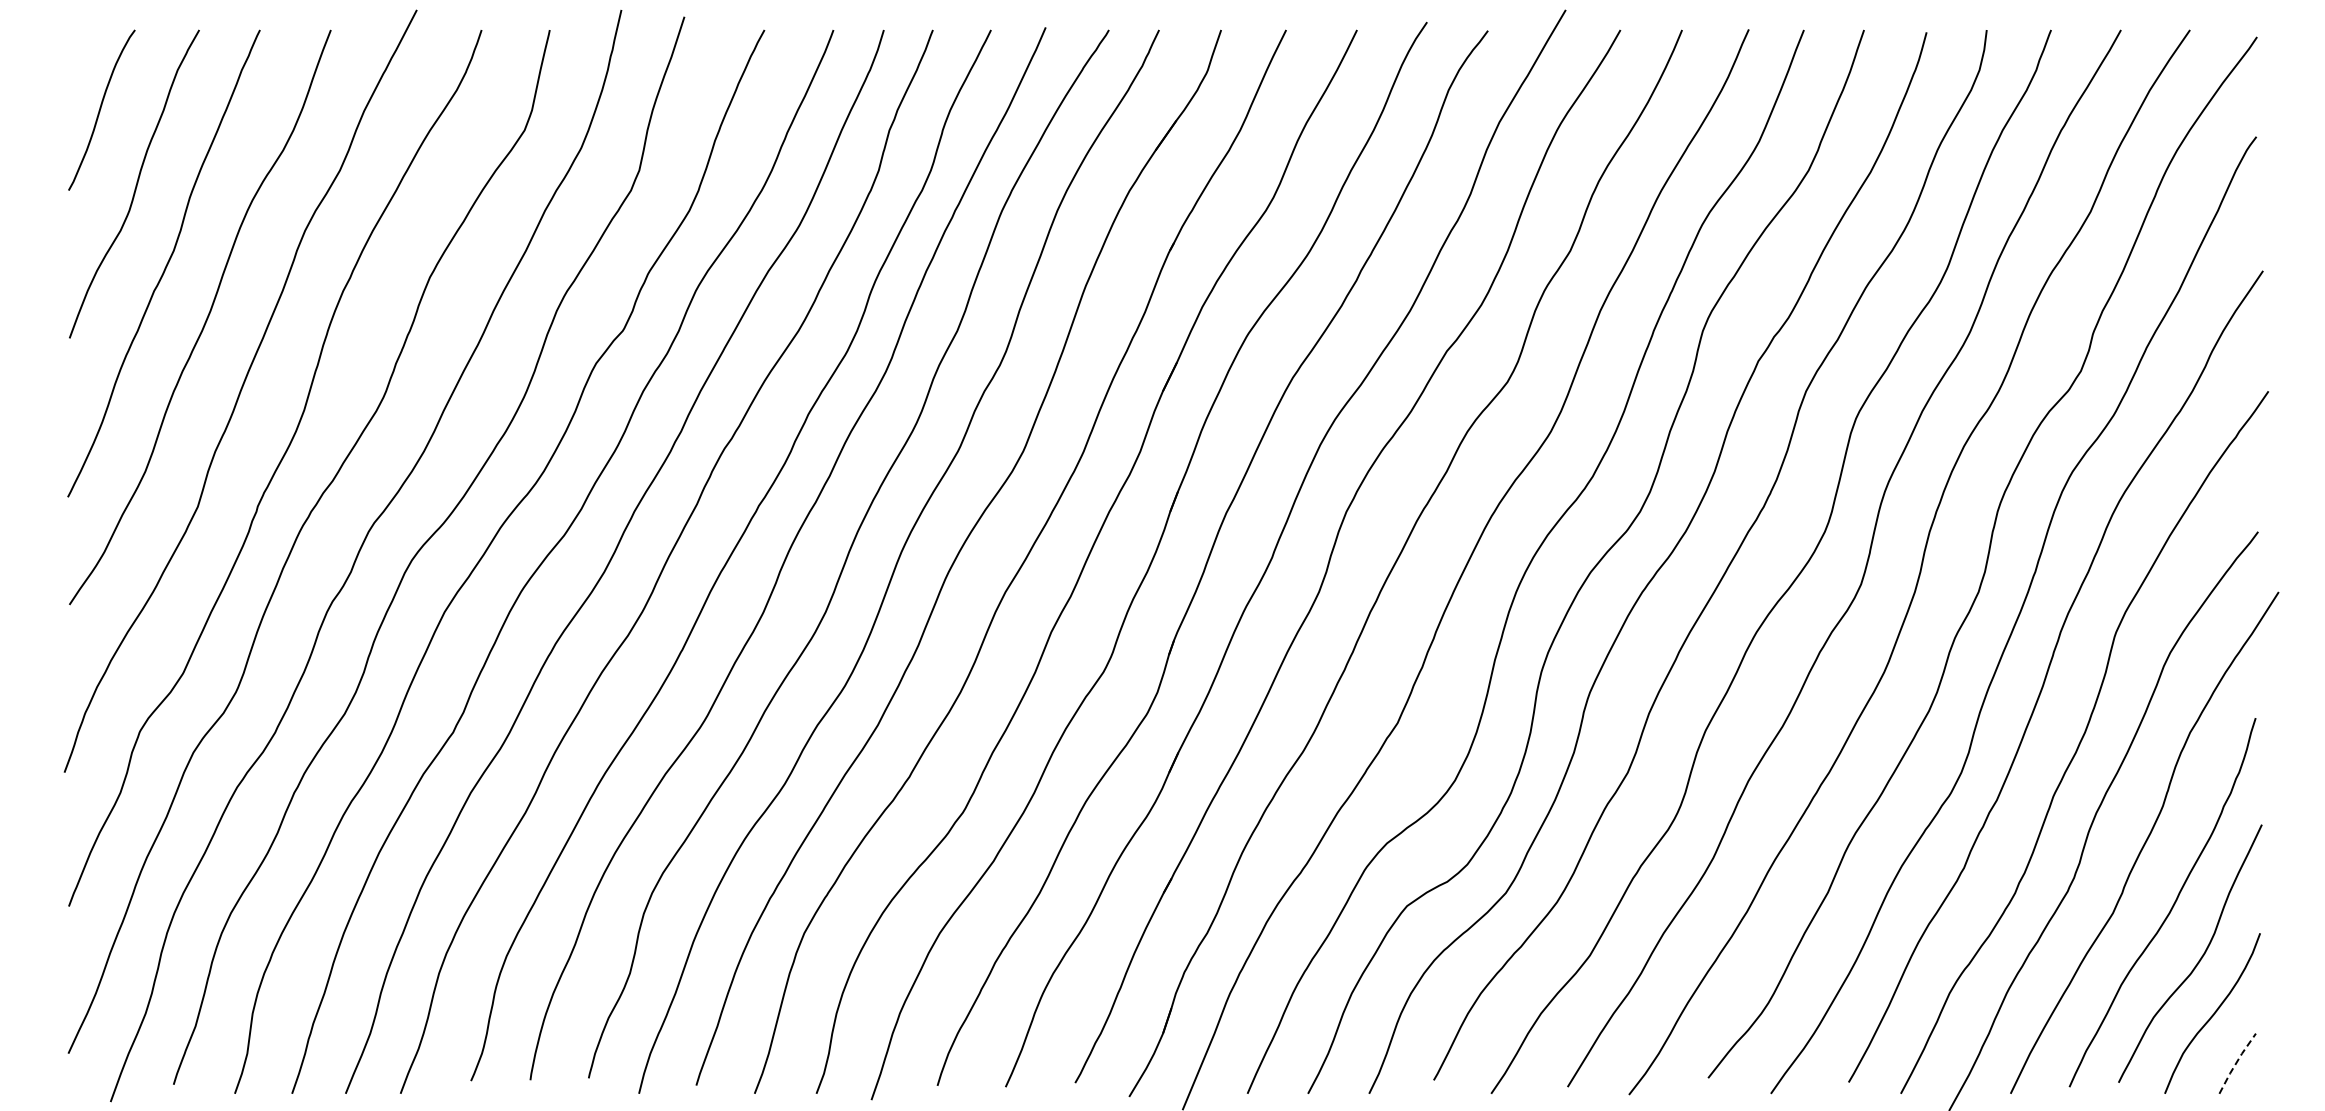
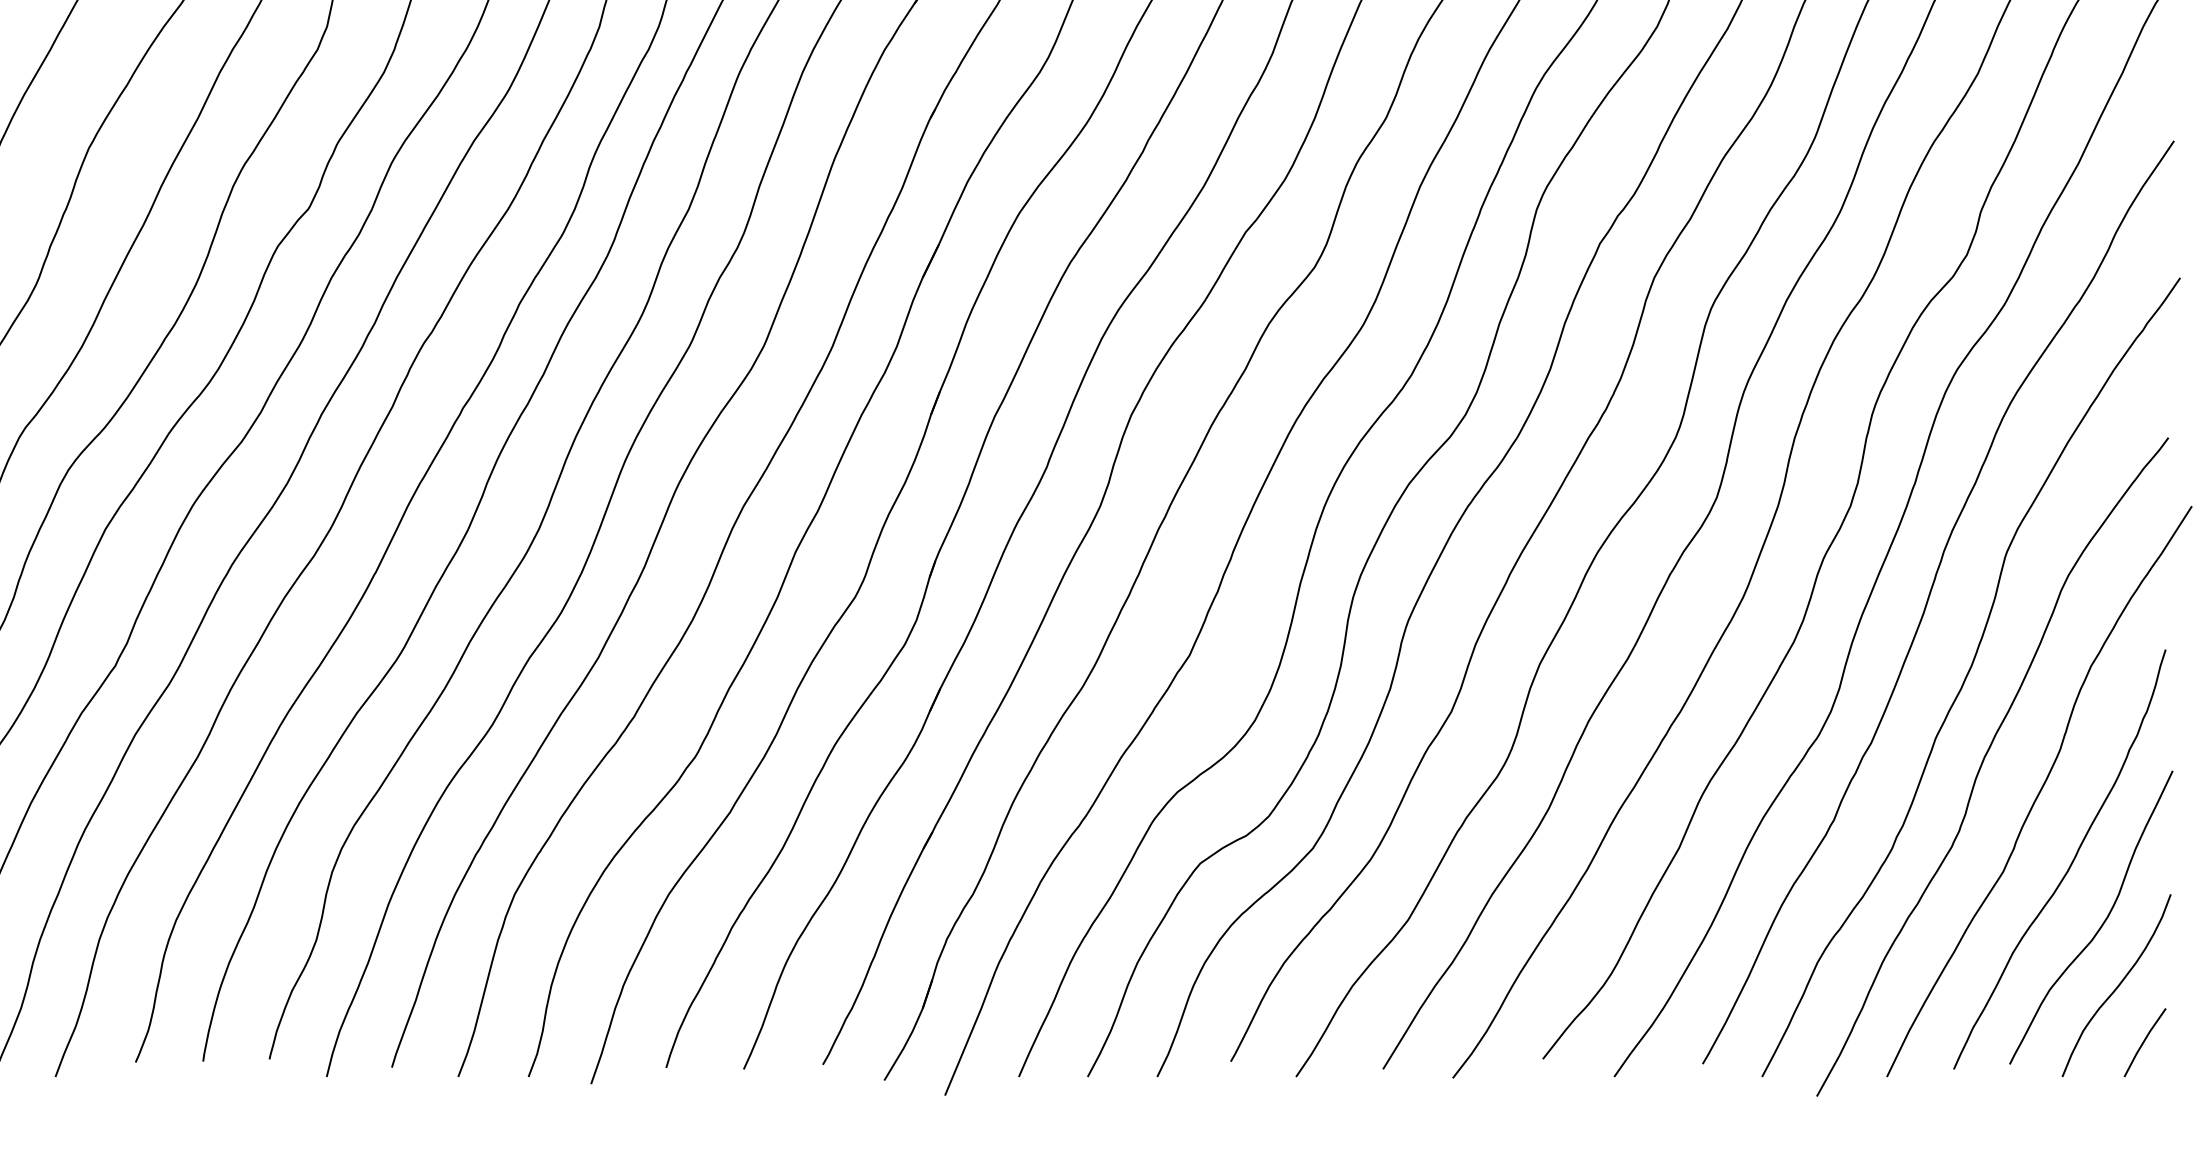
line: (2236, 1062) -> (2143, 1041), dashed -> solid

